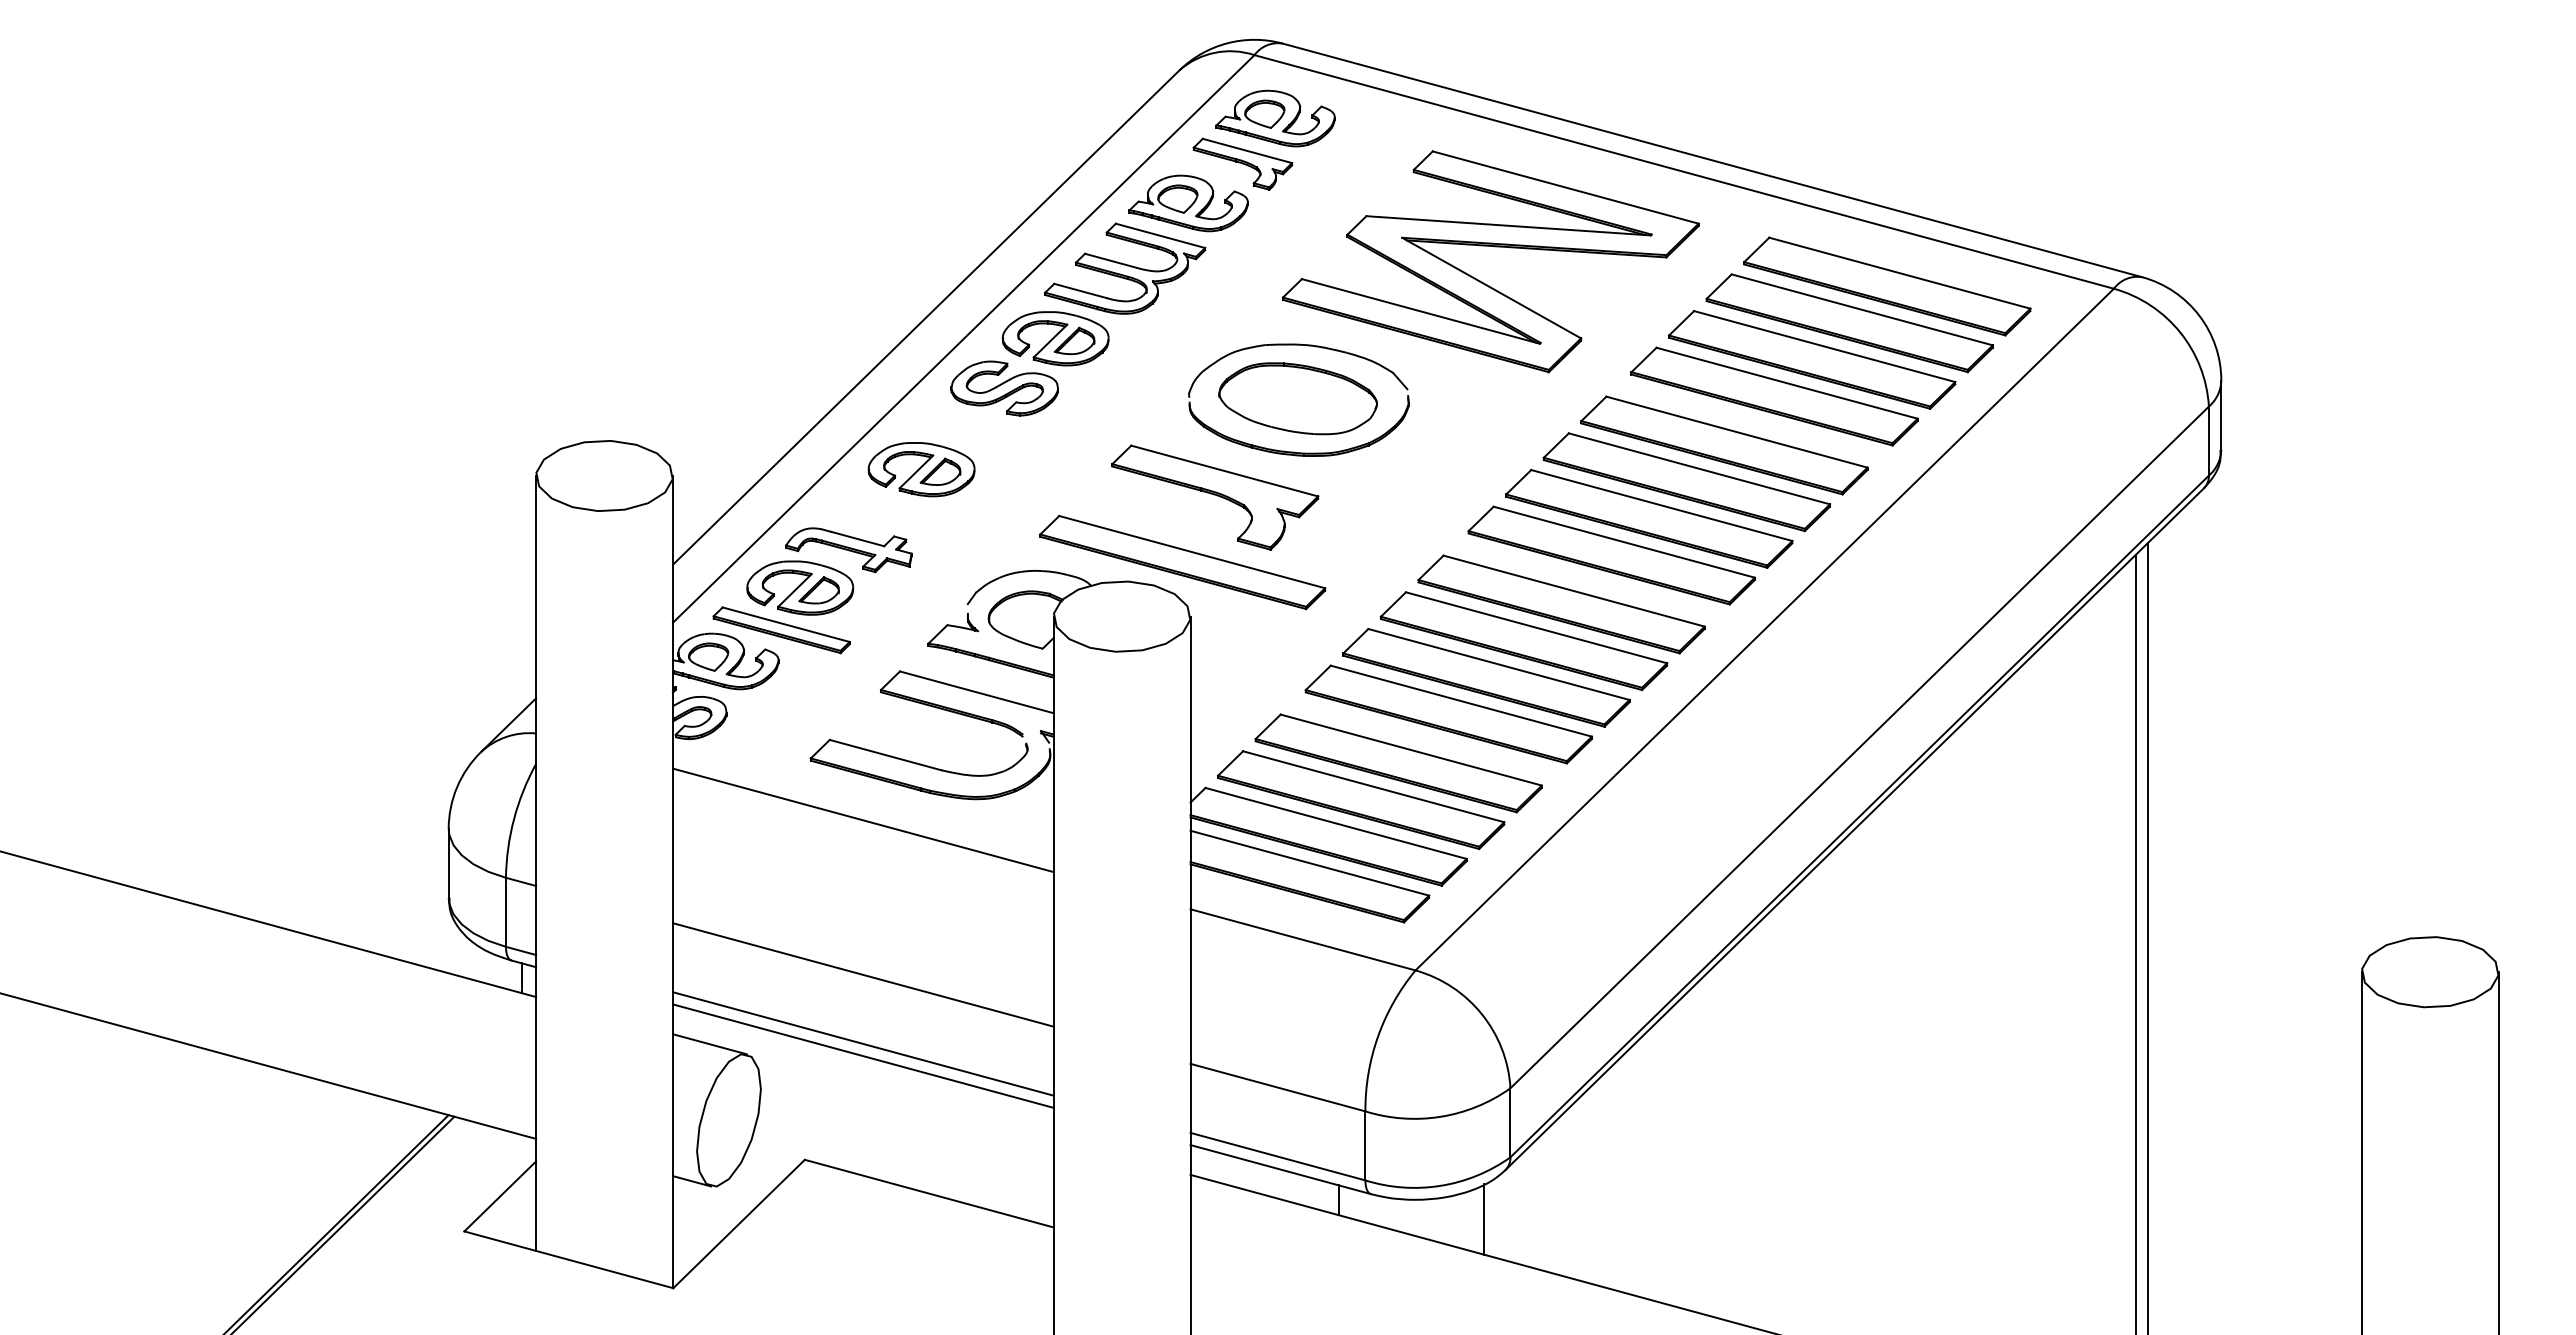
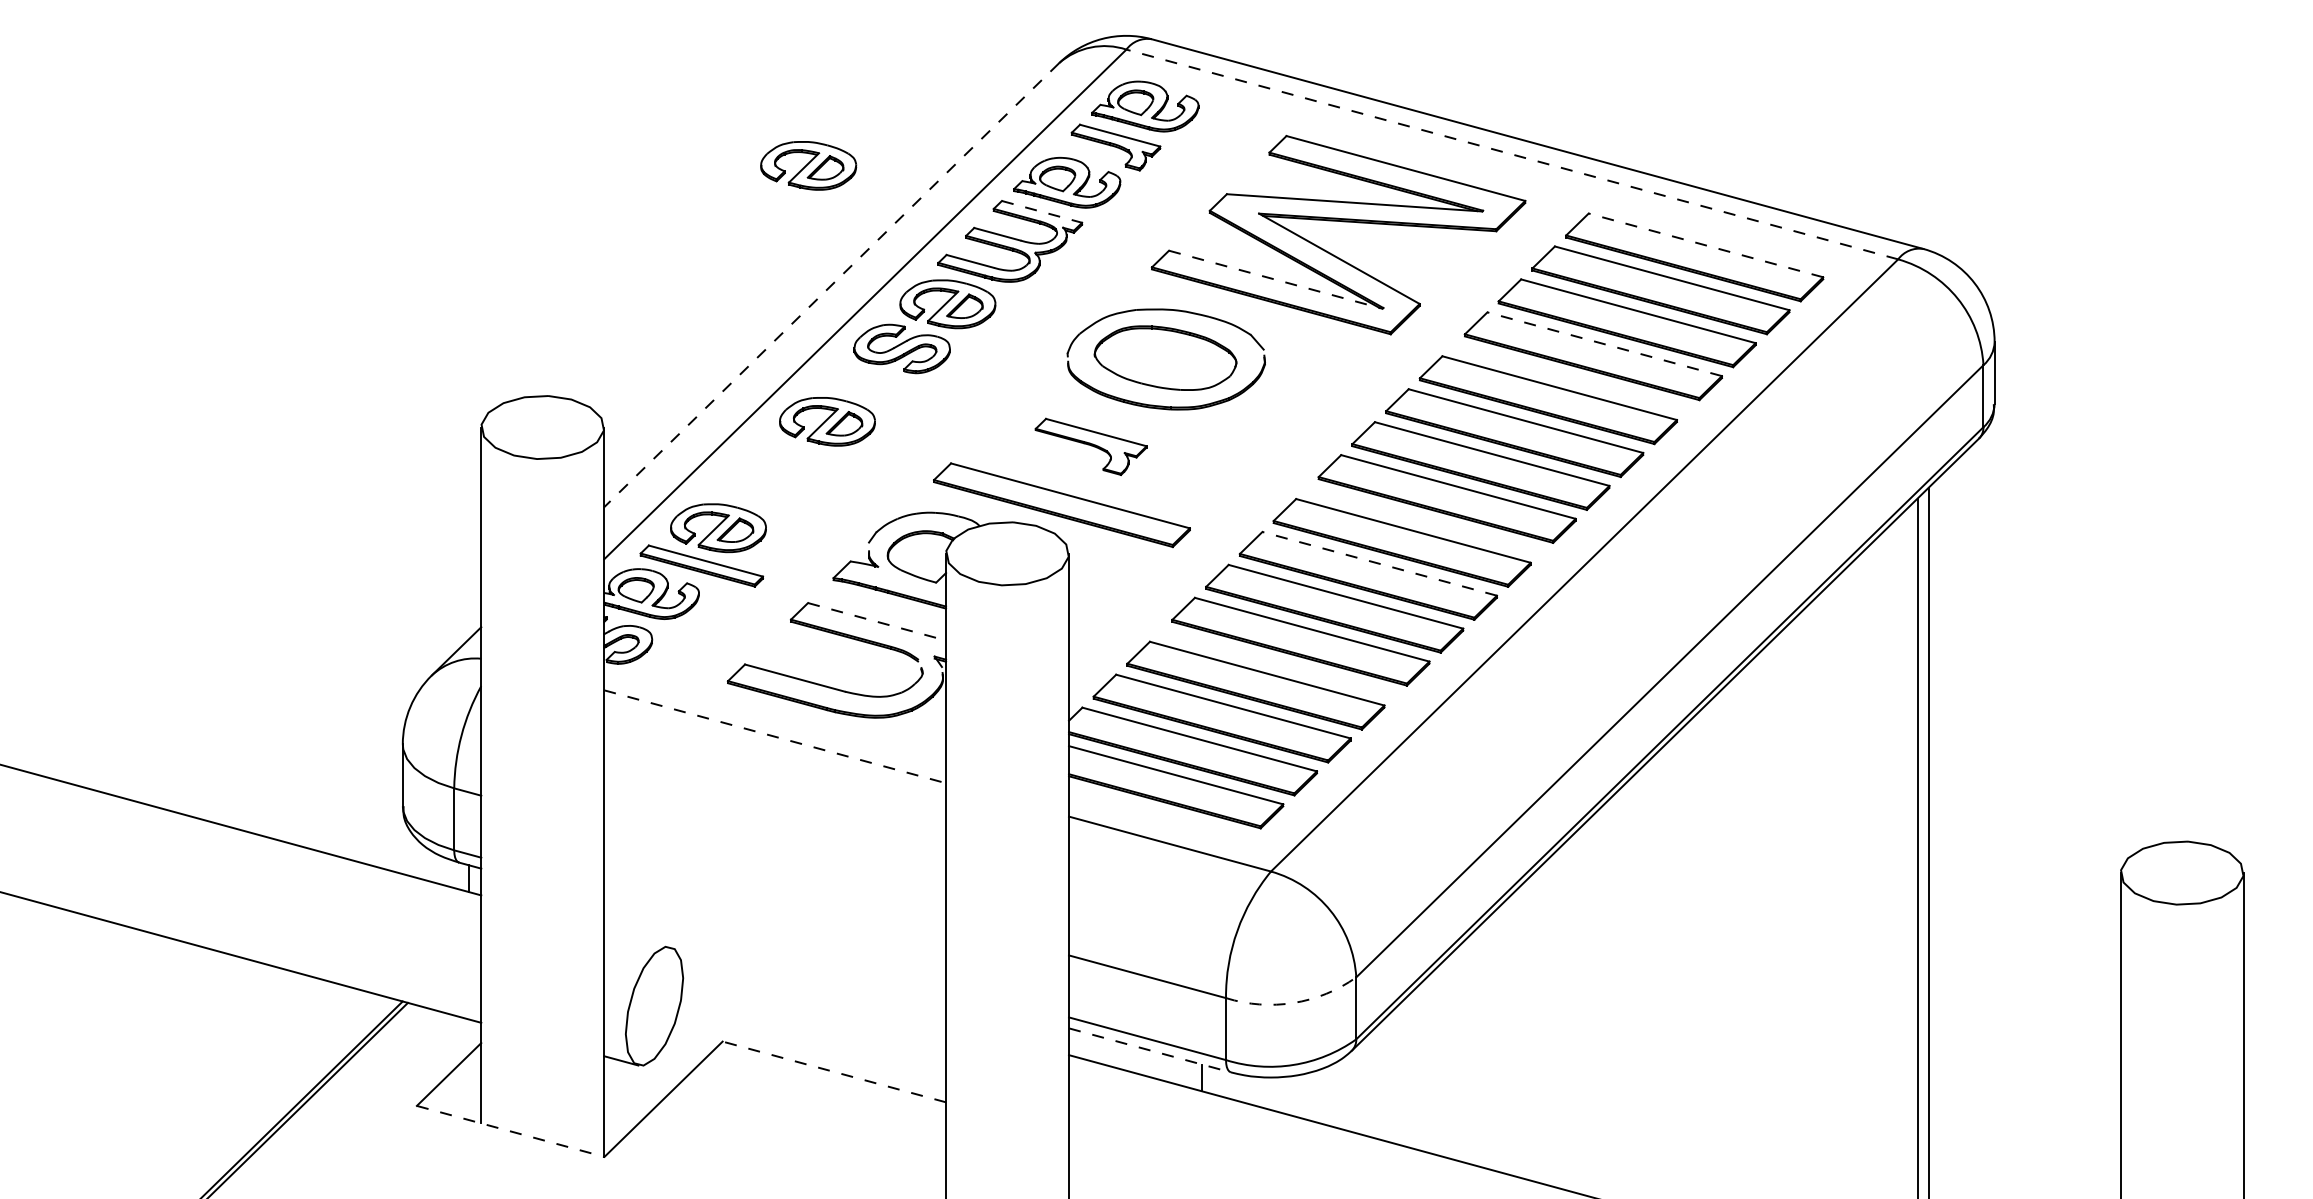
line: (1683, 171) -> (1511, 154), solid -> dashed
part: (900, 184) -> (808, 165), added
line: (1160, 236) -> (1042, 212), solid -> dashed
line: (1899, 273) -> (1705, 245), solid -> dashed
line: (1421, 311) -> (1276, 279), solid -> dashed
line: (926, 317) -> (831, 285), solid -> dashed
line: (1786, 383) -> (1604, 344), solid -> dashed
part: (1215, 497) -> (1091, 446), size x0.6
part: (848, 550) -> (761, 494), removed
line: (1536, 627) -> (1379, 563), solid -> dashed
line: (976, 692) -> (876, 621), solid -> dashed
line: (863, 820) -> (775, 736), solid -> dashed
line: (863, 974) -> (775, 875), removed
line: (863, 1043) -> (775, 937), removed
line: (709, 1044) -> (637, 938), removed
line: (863, 1055) -> (775, 947), removed
arc: (1440, 1116) -> (1293, 1002), solid -> dashed
line: (1281, 1169) -> (1150, 1050), solid -> dashed
line: (929, 1193) -> (834, 1071), solid -> dashed
line: (1484, 1219) -> (1332, 1095), removed
line: (569, 1259) -> (511, 1131), solid -> dashed

